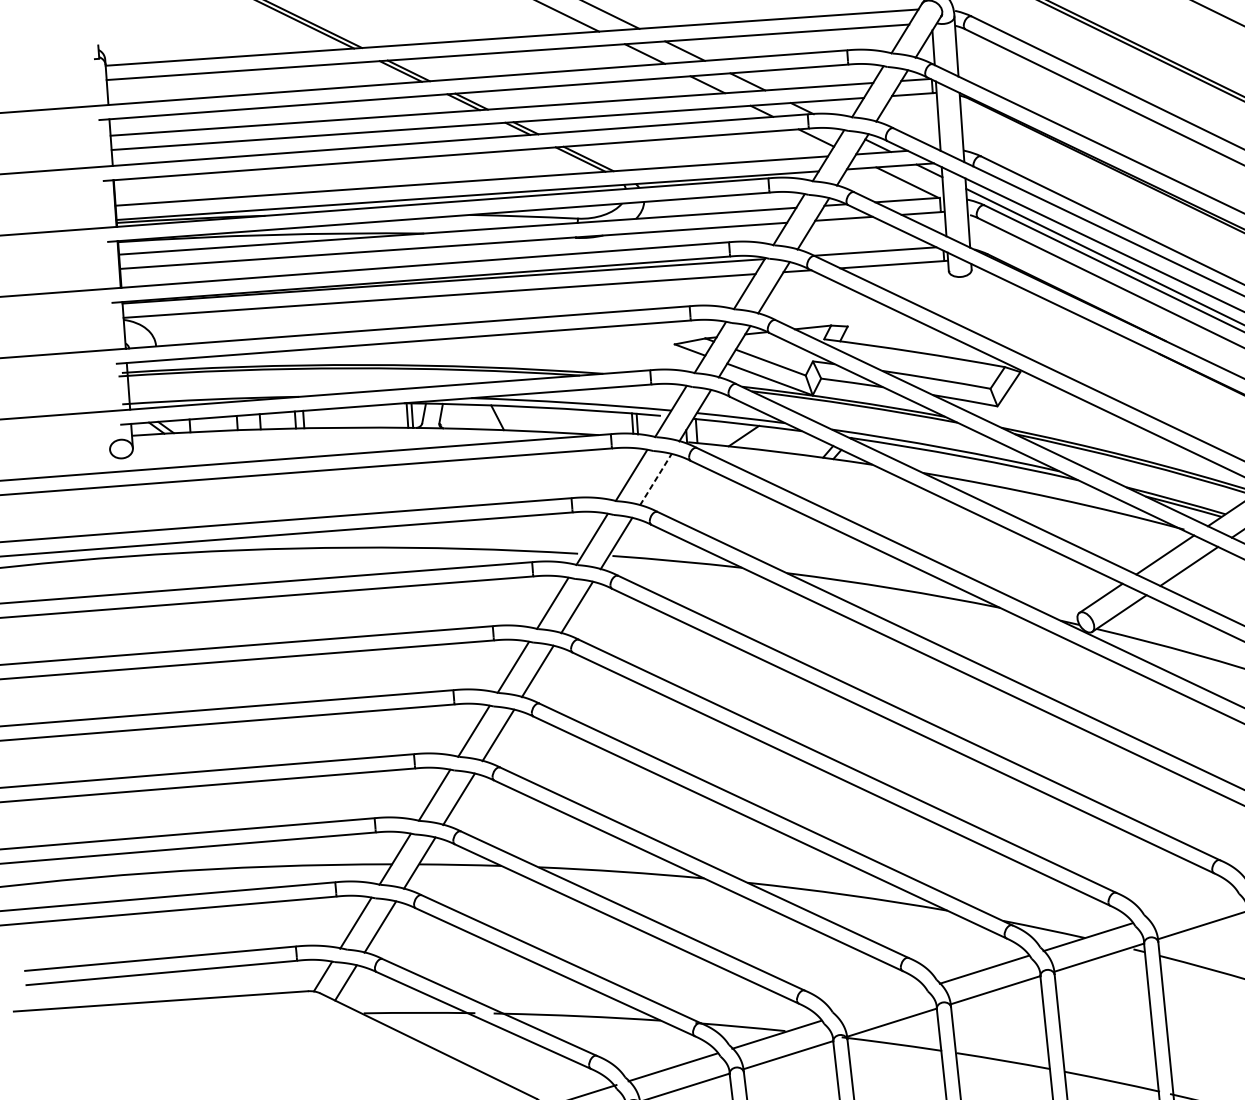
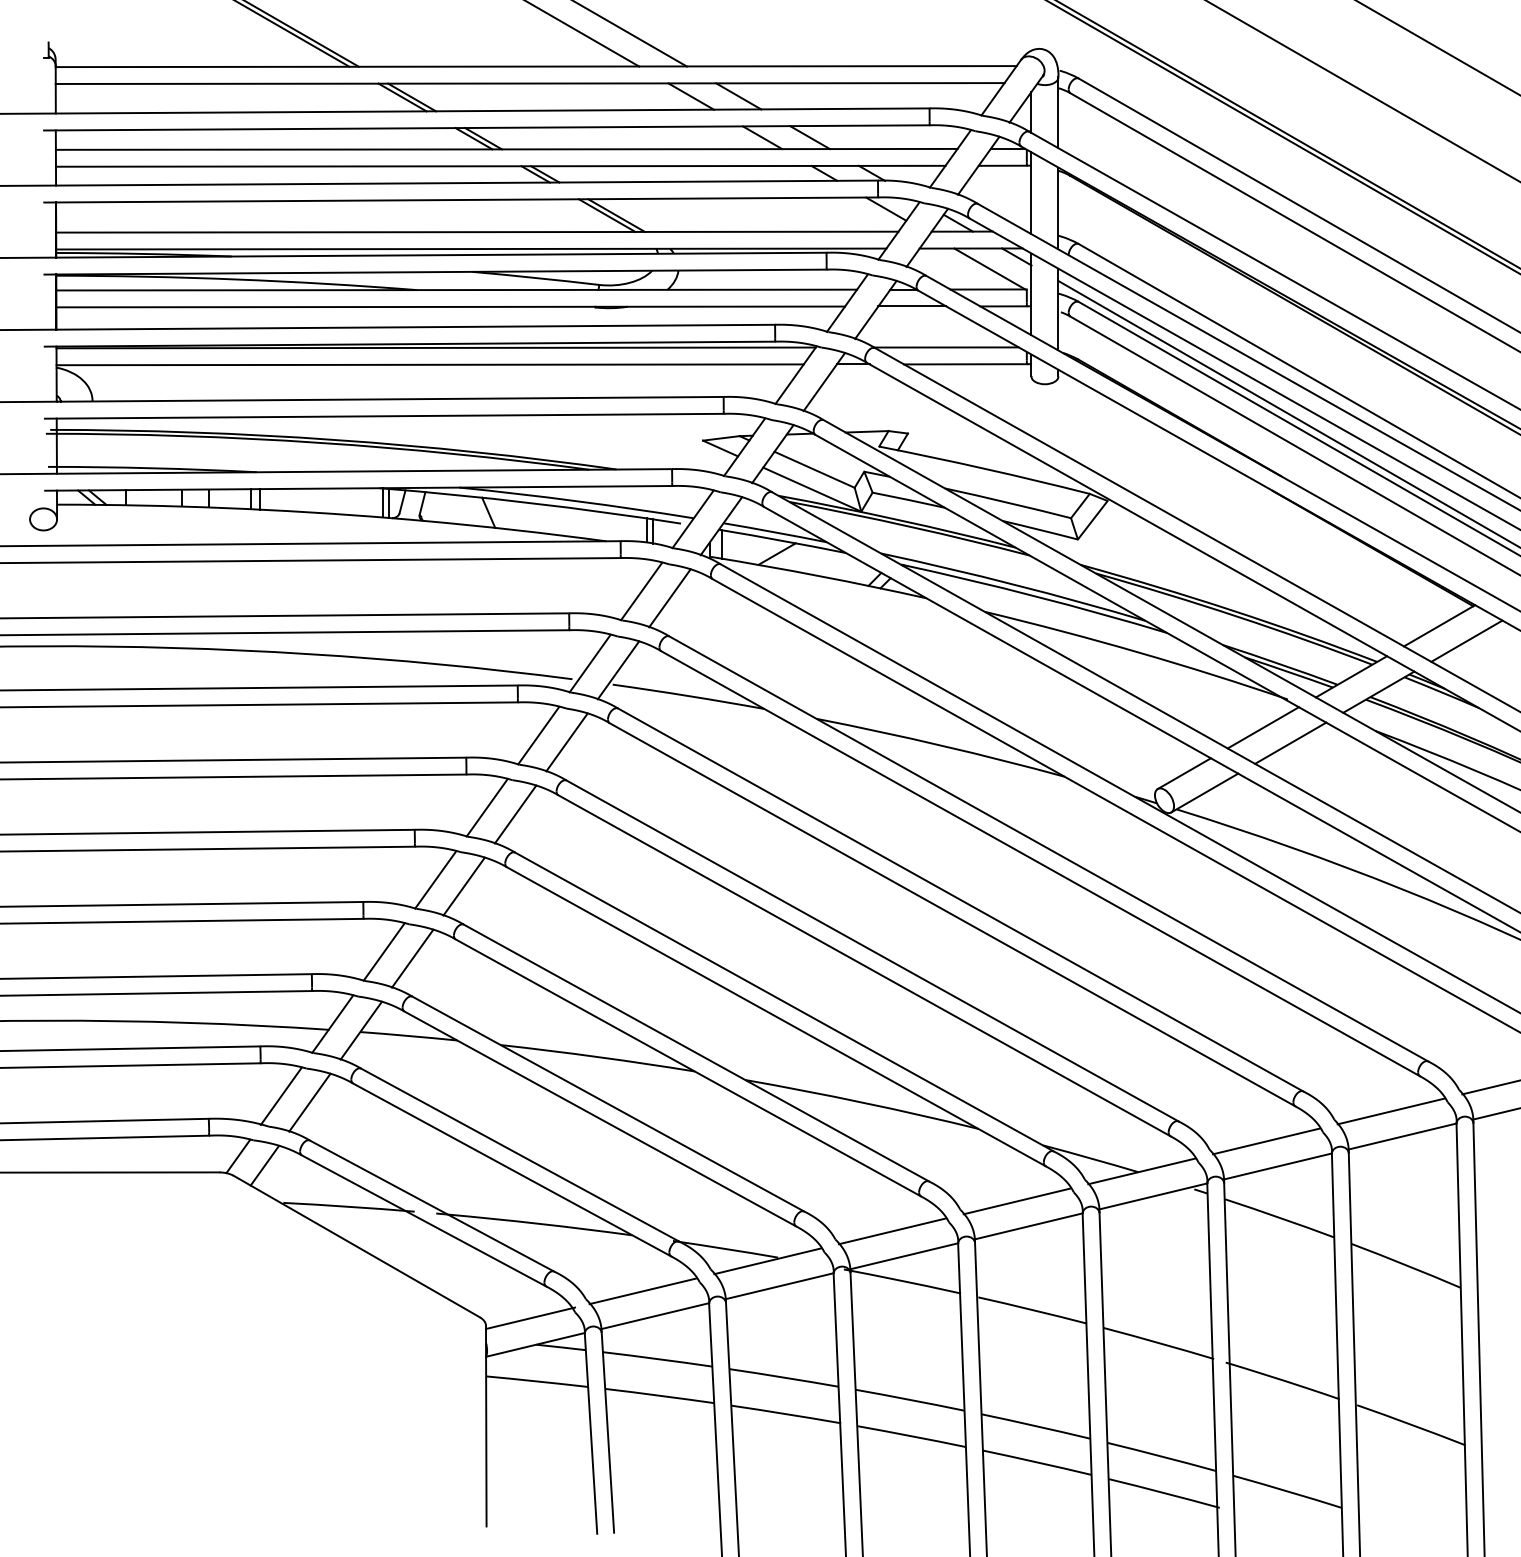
line: (655, 479) -> (669, 598), dashed -> solid
line: (1191, 904) -> (1266, 1141), added
line: (880, 1002) -> (892, 1231), added

